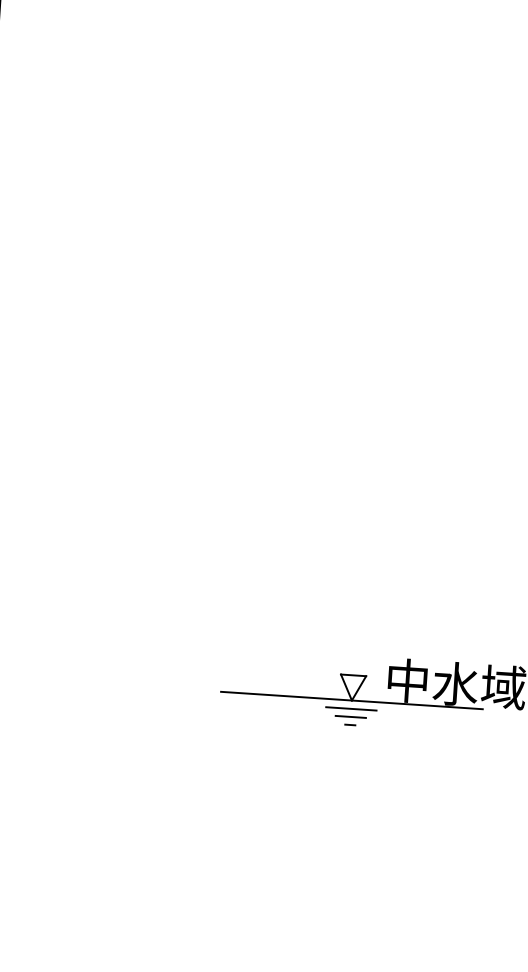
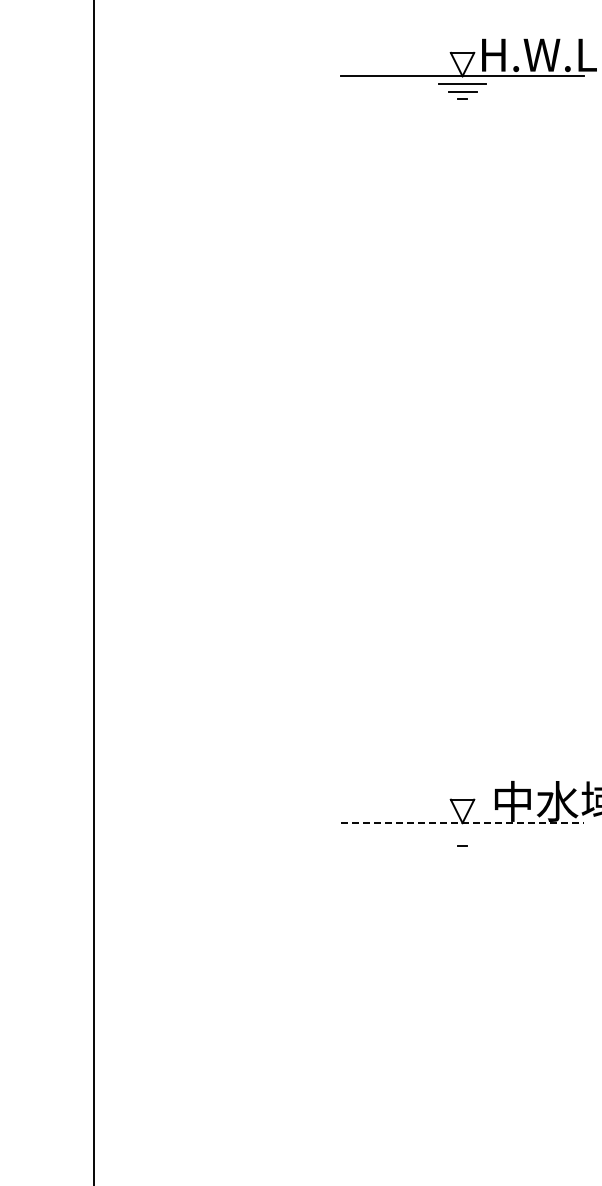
line: (351, 700) -> (462, 823), solid -> dashed
line: (351, 708) -> (462, 830), removed
line: (350, 717) -> (462, 838), removed

